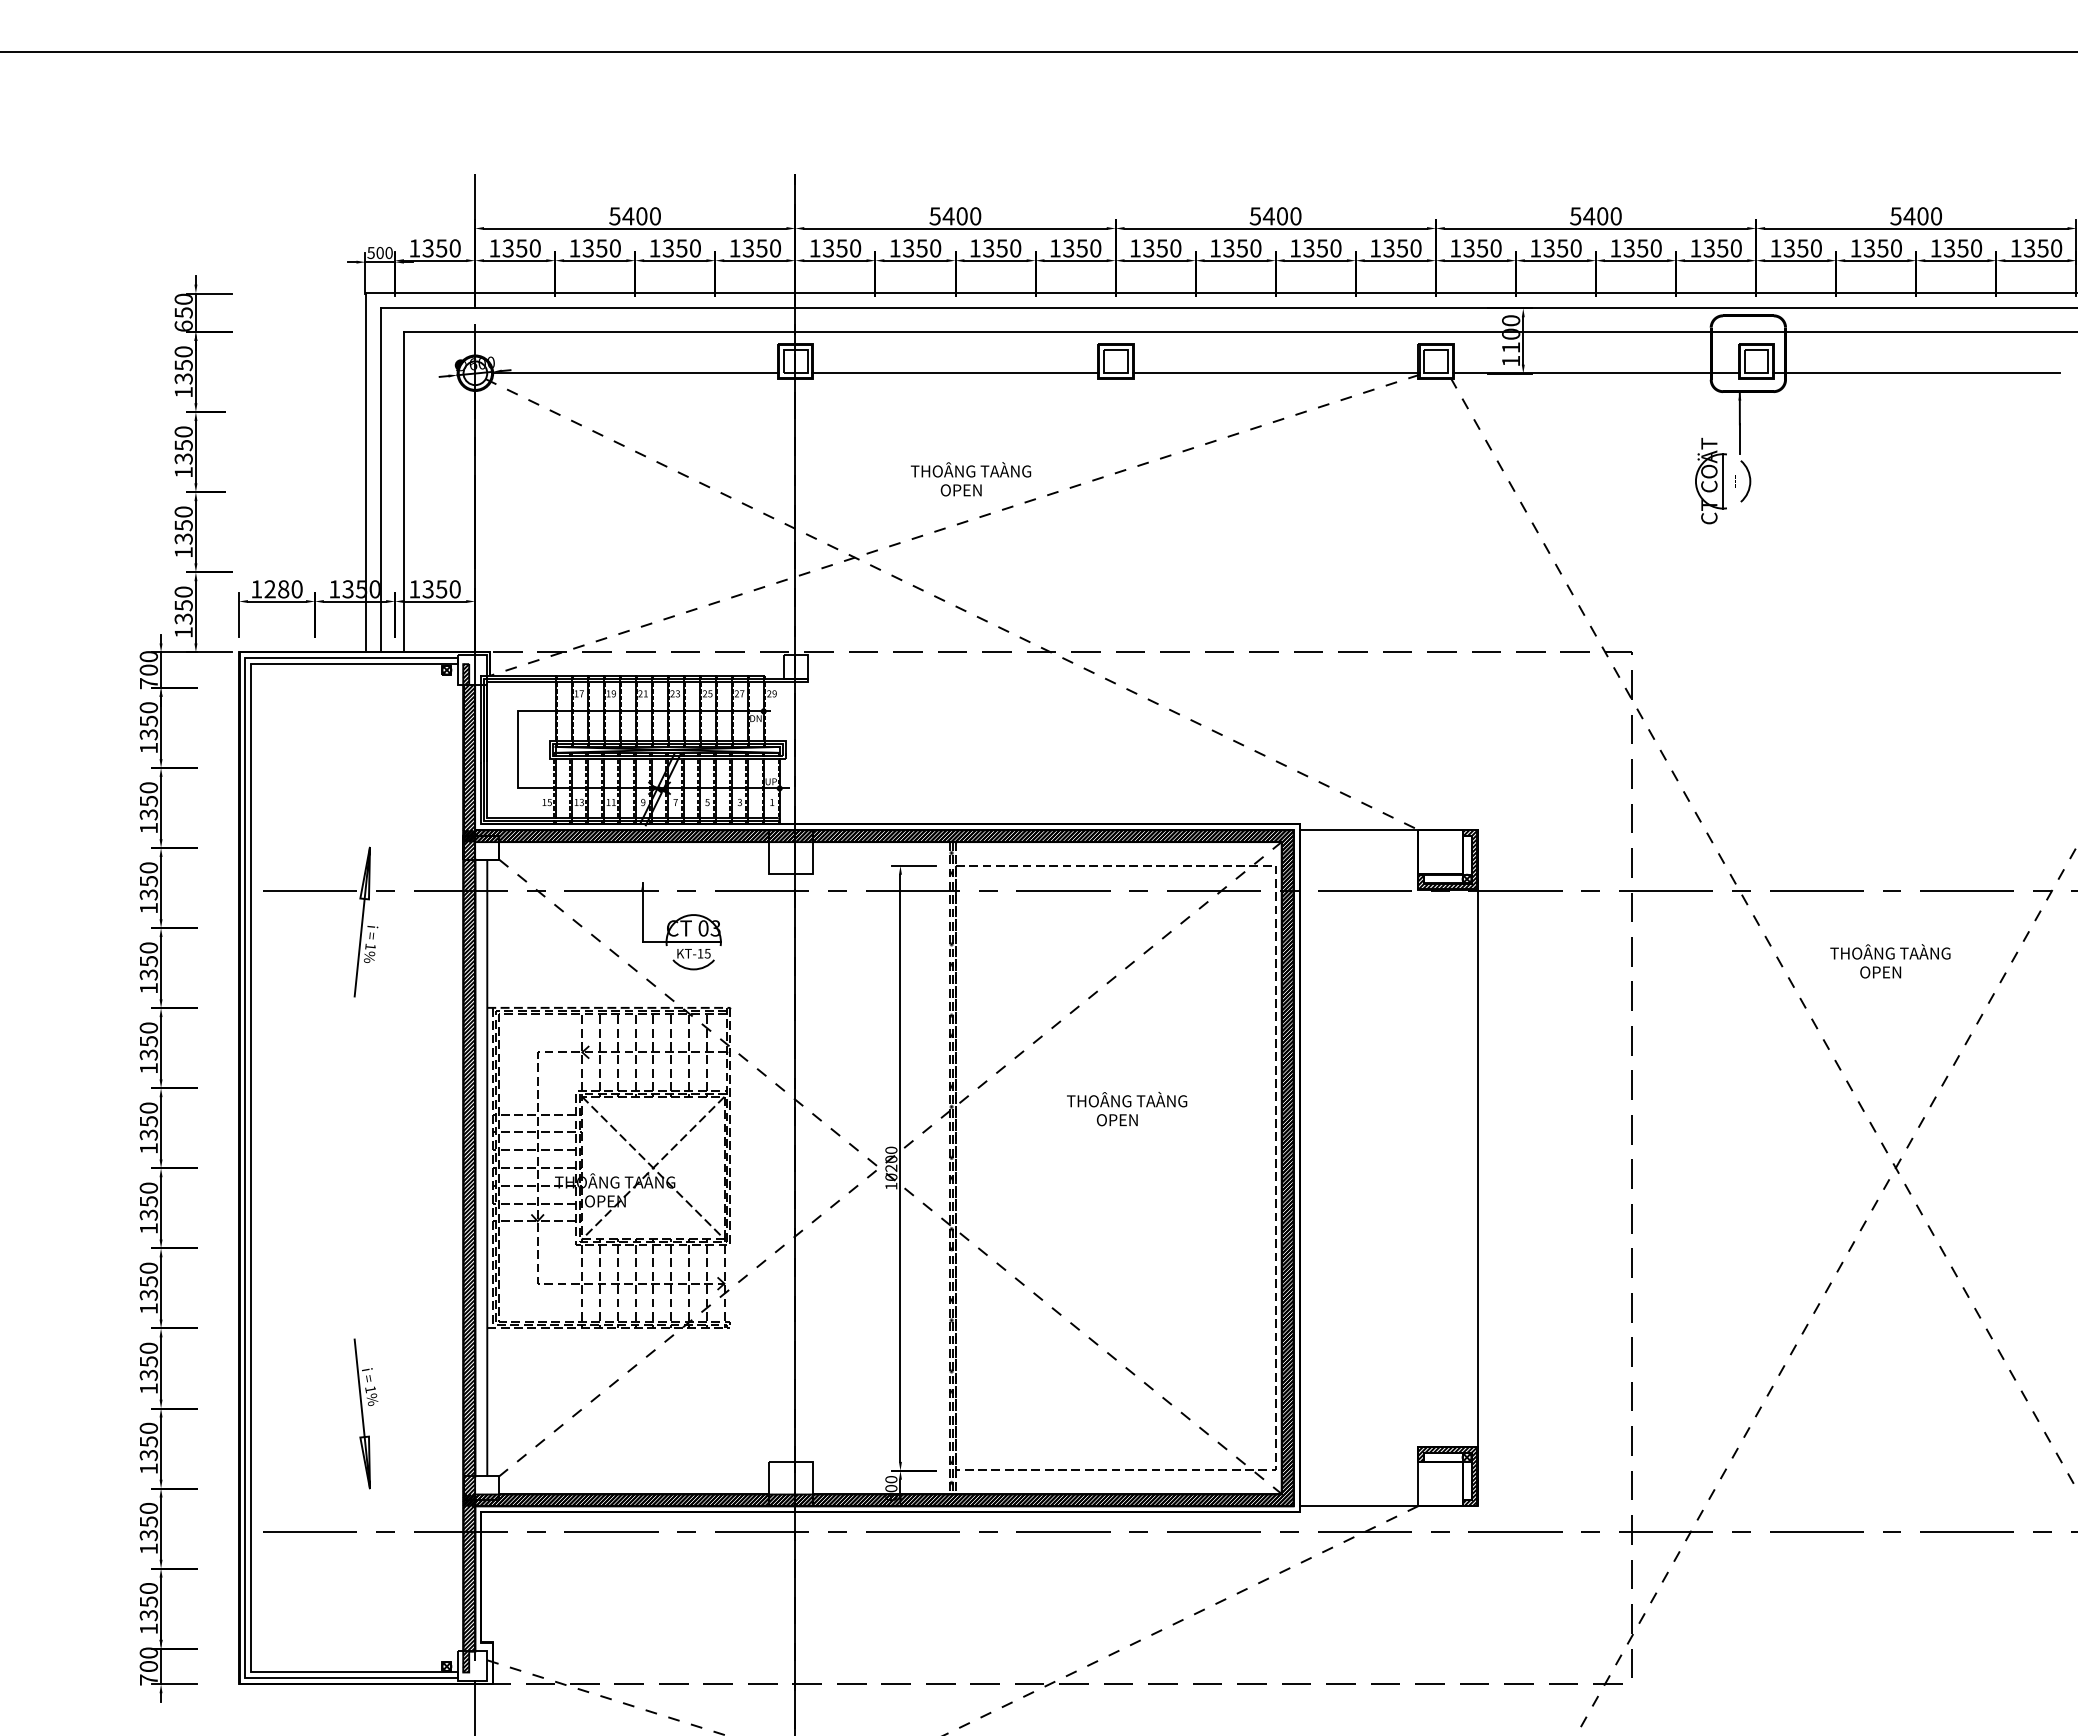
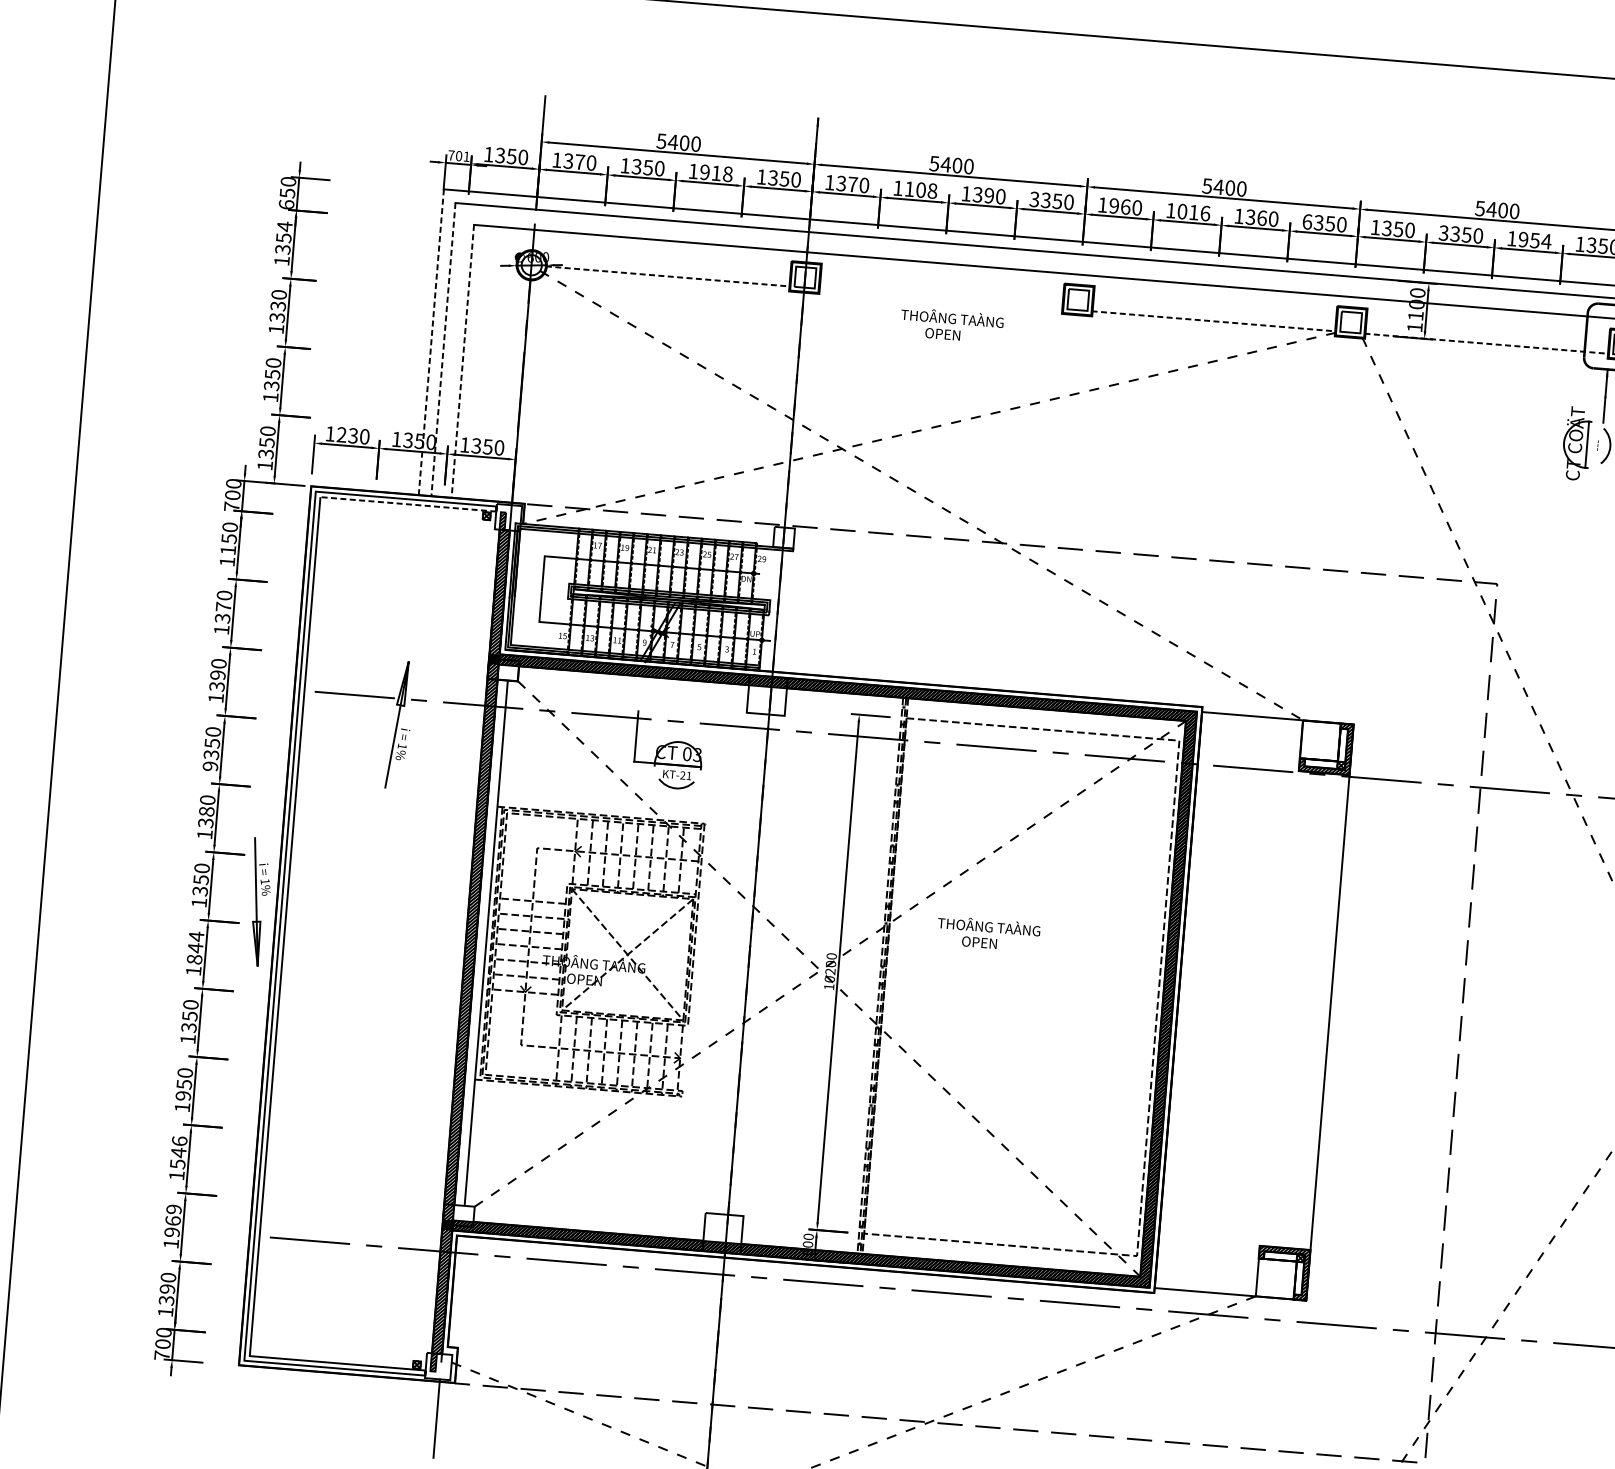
text: (521, 248) -> (579, 162), 1350 -> 1370
text: (681, 248) -> (716, 173), 1350 -> 1918
text: (841, 248) -> (852, 184), 1350 -> 1370
text: (922, 248) -> (921, 190), 1350 -> 1108
text: (1001, 248) -> (988, 195), 1350 -> 1390
text: (1054, 248) -> (1033, 199), 1350 -> 3350
text: (1155, 248) -> (1119, 206), 1350 -> 1960
text: (1242, 248) -> (1194, 212), 1350 -> 1016
text: (1322, 248) -> (1262, 218), 1350 -> 1360
text: (1375, 248) -> (1307, 222), 1350 -> 6350
text: (1535, 248) -> (1443, 233), 1350 -> 3350
text: (1642, 248) -> (1534, 240), 1350 -> 1954
text: (379, 252) -> (458, 155), 500 -> 701
text: (183, 352) -> (284, 227), 1350 -> 1354
line: (635, 373) -> (668, 276), solid -> dashed
line: (955, 373) -> (940, 299), removed
line: (1276, 373) -> (1214, 321), solid -> dashed
line: (1596, 373) -> (1486, 343), solid -> dashed
text: (183, 445) -> (278, 306), 1350 -> 1330
line: (365, 473) -> (431, 342), solid -> dashed
text: (970, 479) -> (951, 325), moved
line: (380, 480) -> (443, 349), solid -> dashed
line: (404, 492) -> (463, 361), solid -> dashed
text: (283, 589) -> (353, 436), 1280 -> 1230
line: (353, 663) -> (407, 503), solid -> dashed
text: (148, 734) -> (227, 550), 1350 -> 1150
text: (149, 801) -> (224, 607), 1350 -> 1370
text: (148, 881) -> (217, 675), 1350 -> 1390
text: (703, 953) -> (685, 775), KT-15 -> KT-21
text: (148, 988) -> (210, 766), 1350 -> 9350
text: (148, 1041) -> (206, 811), 1350 -> 1380
text: (1127, 1108) -> (988, 933), moved
text: (148, 1201) -> (195, 947), 1350 -> 1844
text: (148, 1374) -> (183, 1095), 1350 -> 1950
part: (365, 1413) -> (259, 901), moved
text: (148, 1441) -> (178, 1152), 1350 -> 1546
text: (148, 1521) -> (172, 1220), 1350 -> 1969
text: (148, 1601) -> (167, 1288), 1350 -> 1390

